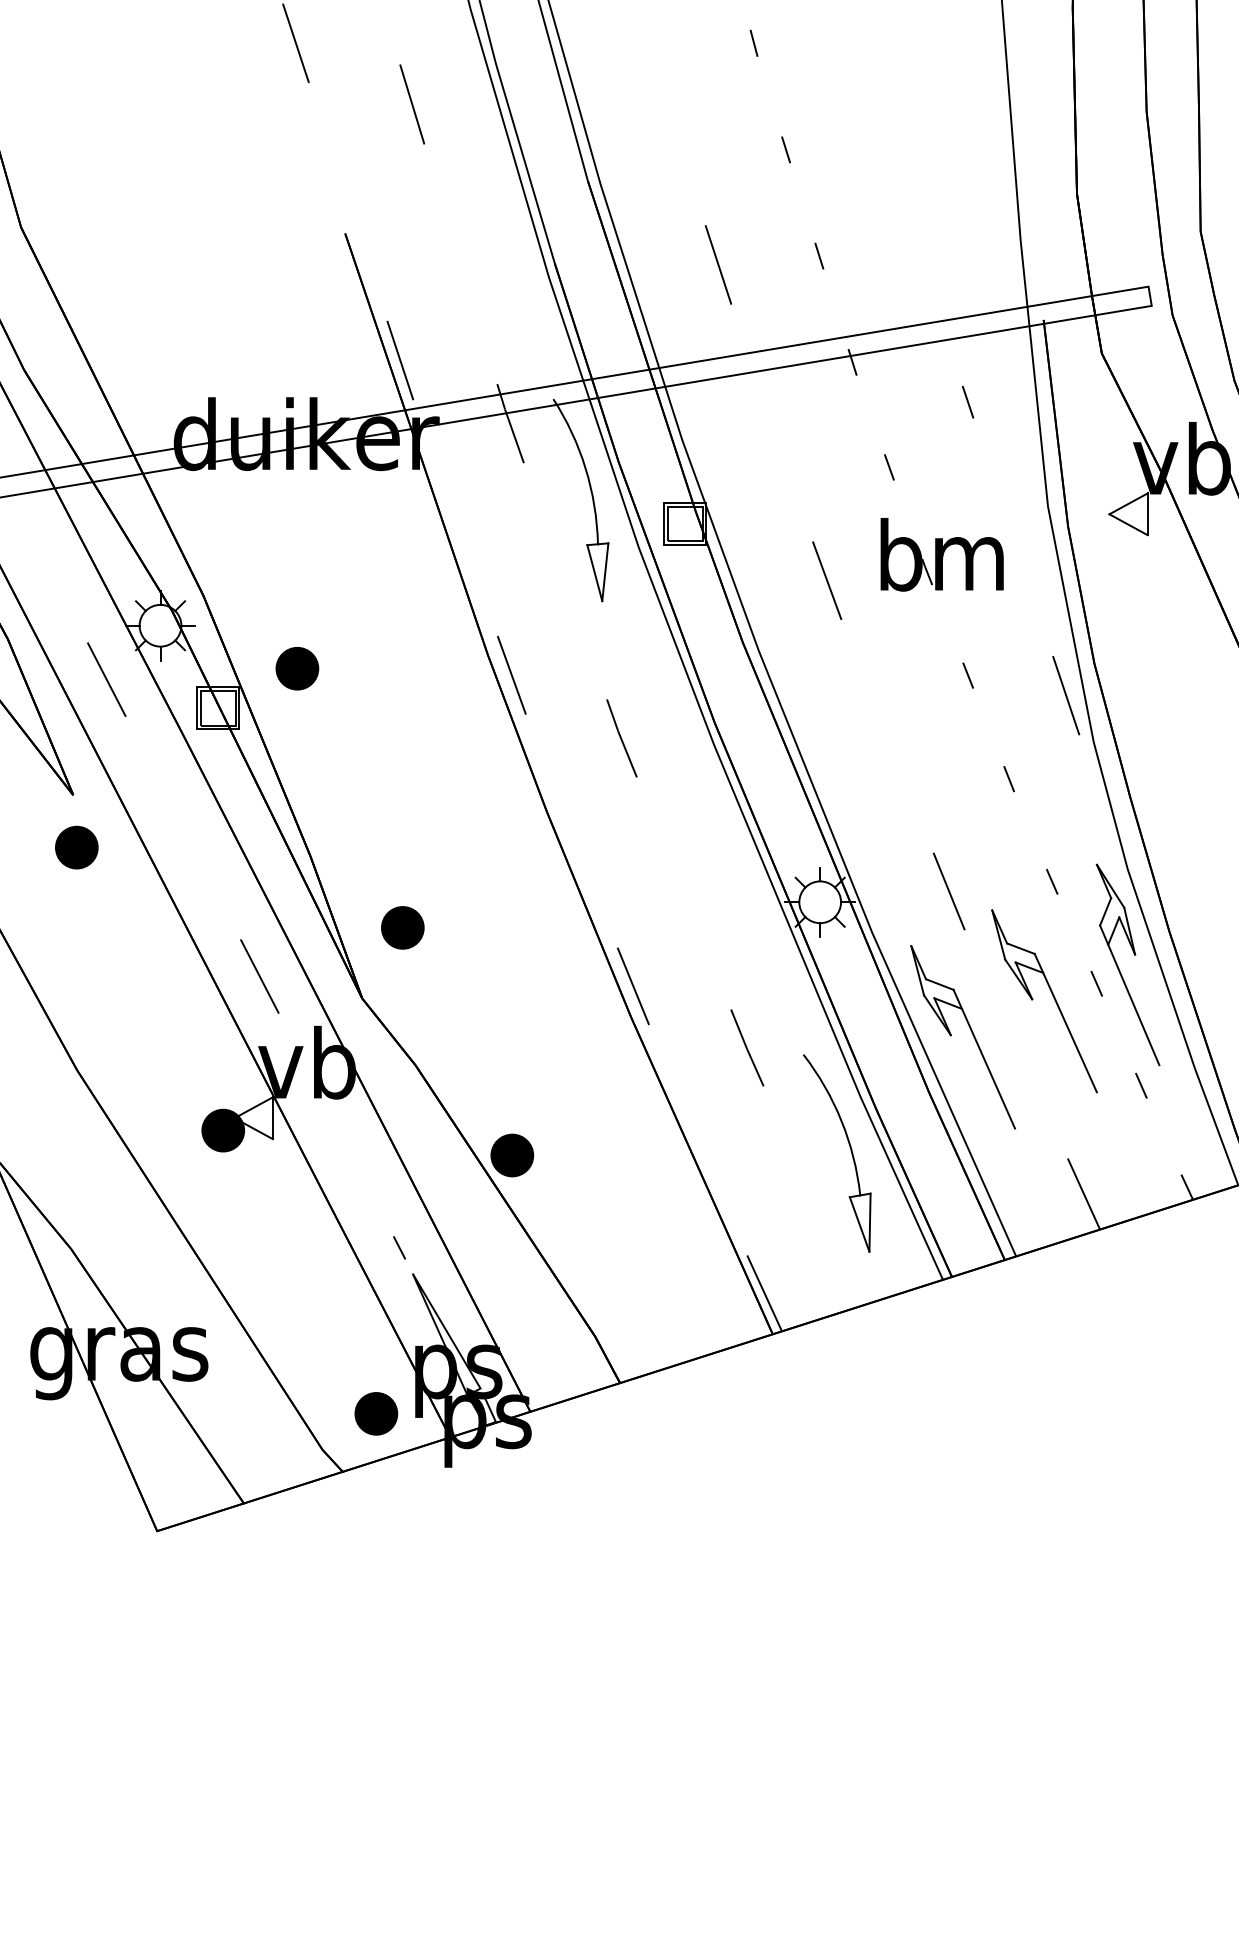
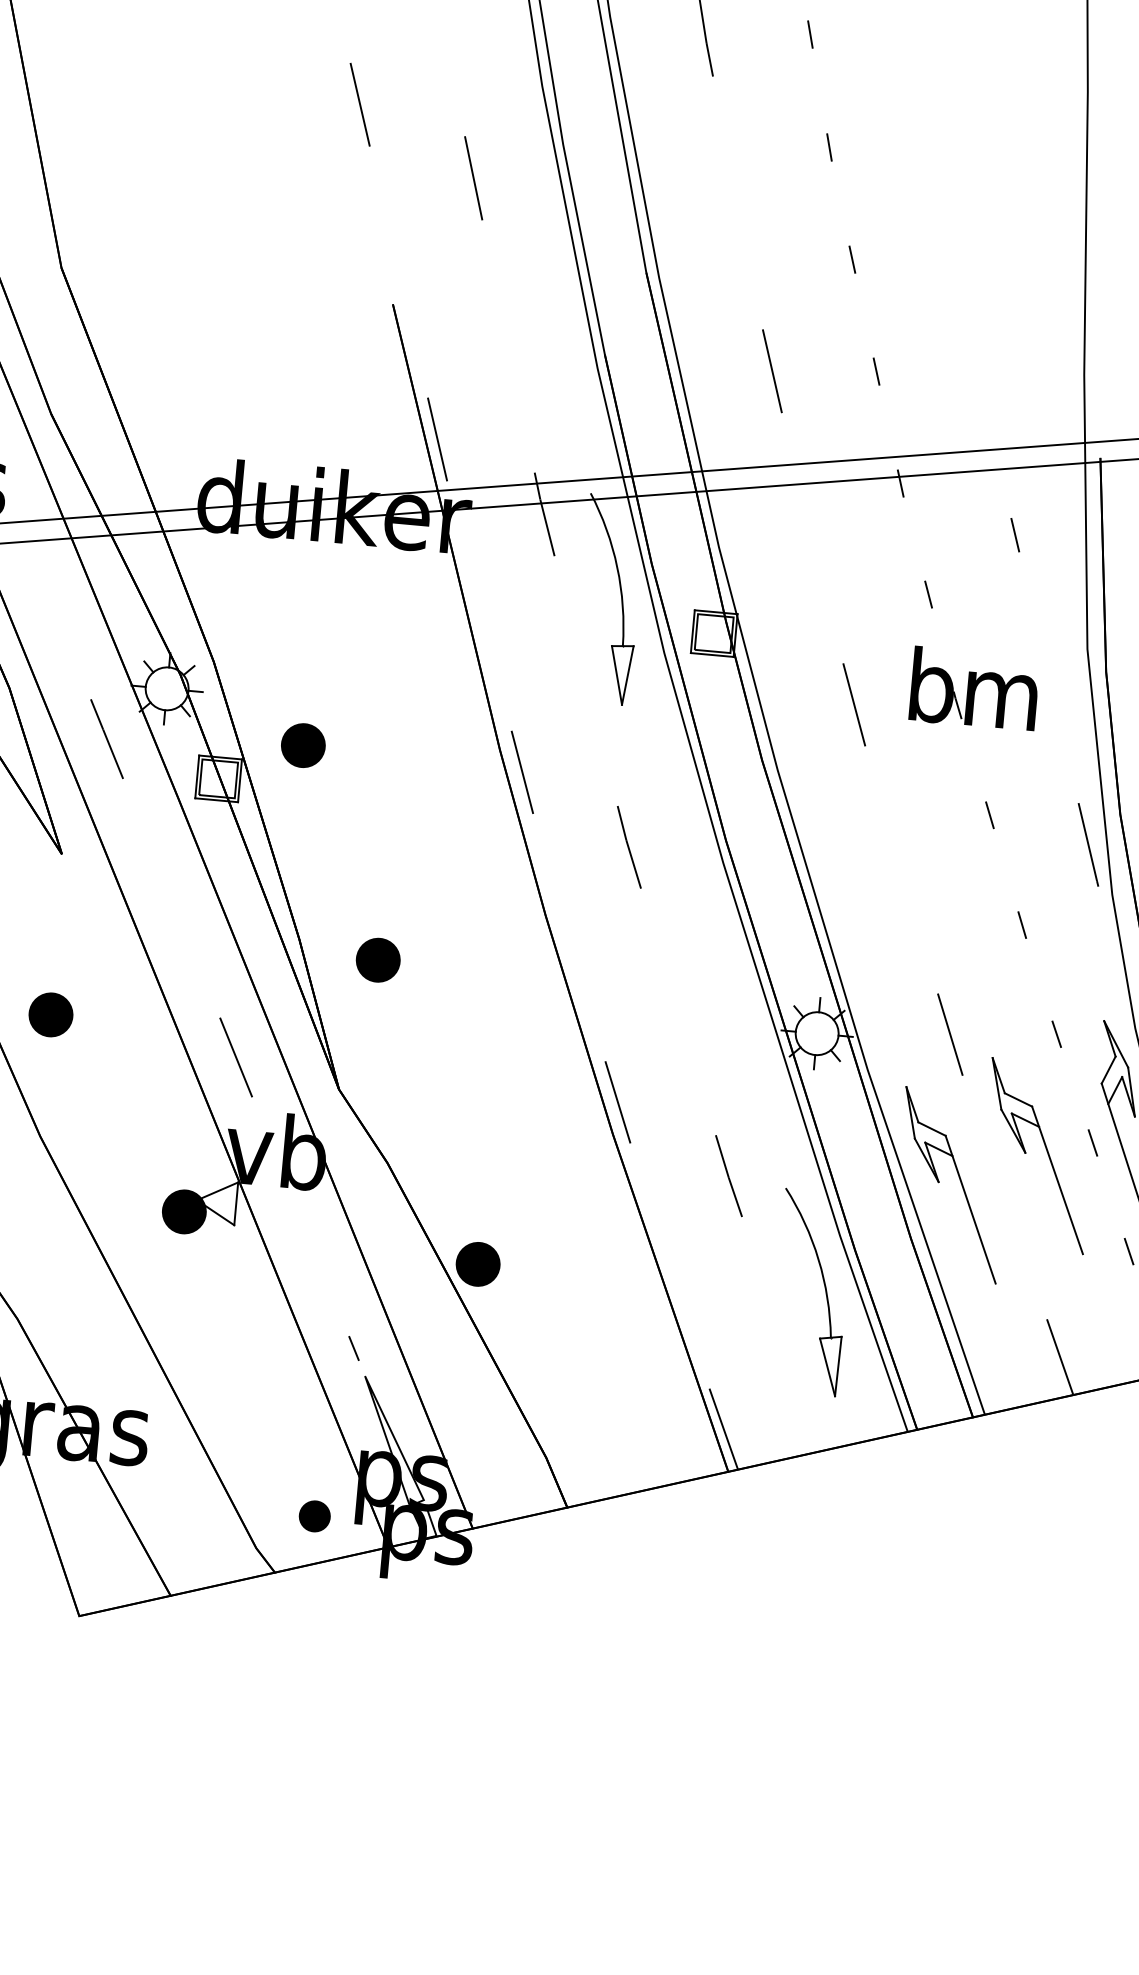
part: (76, 847) -> (50, 1014), moved
part: (402, 927) -> (377, 959), moved
part: (376, 1413) -> (314, 1516), size x0.7

